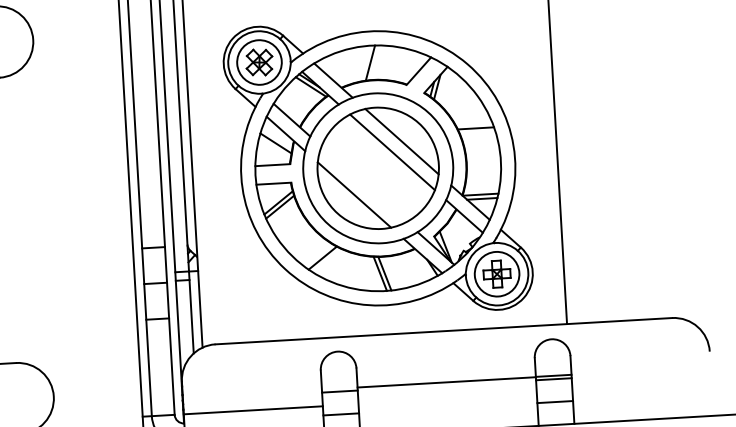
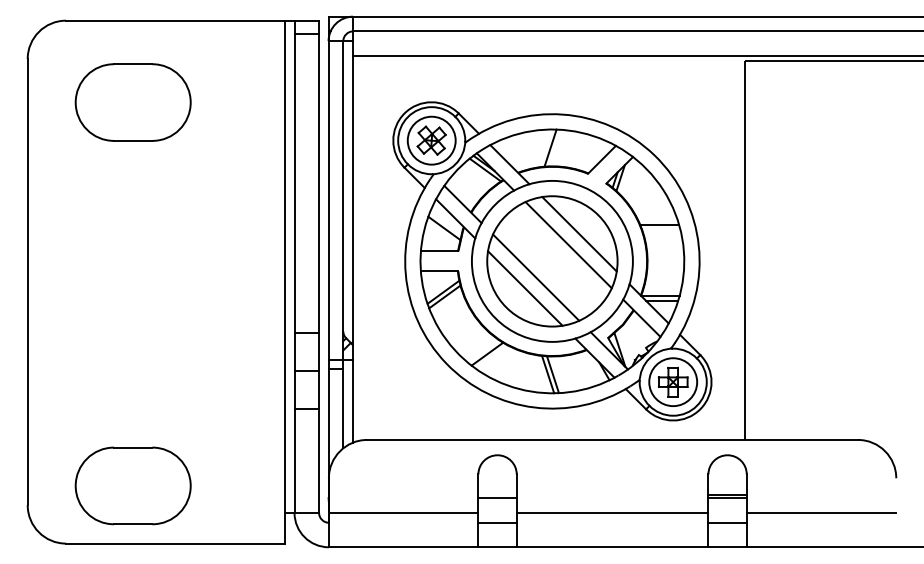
line: (364, 184) -> (536, 277), added
line: (446, 381) -> (612, 512), moved
line: (642, 387) -> (821, 512), added

